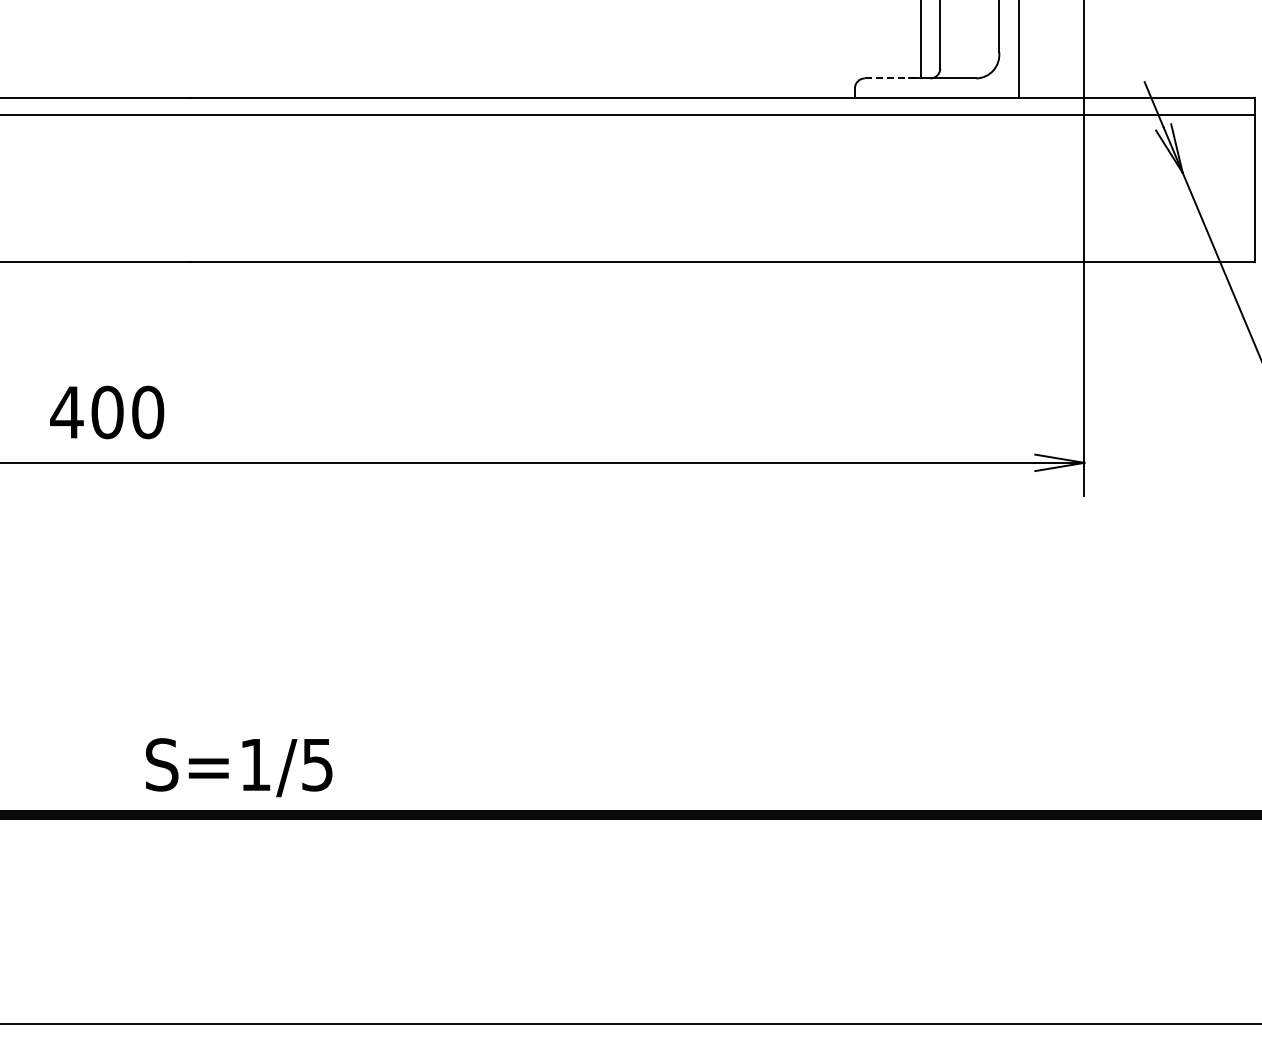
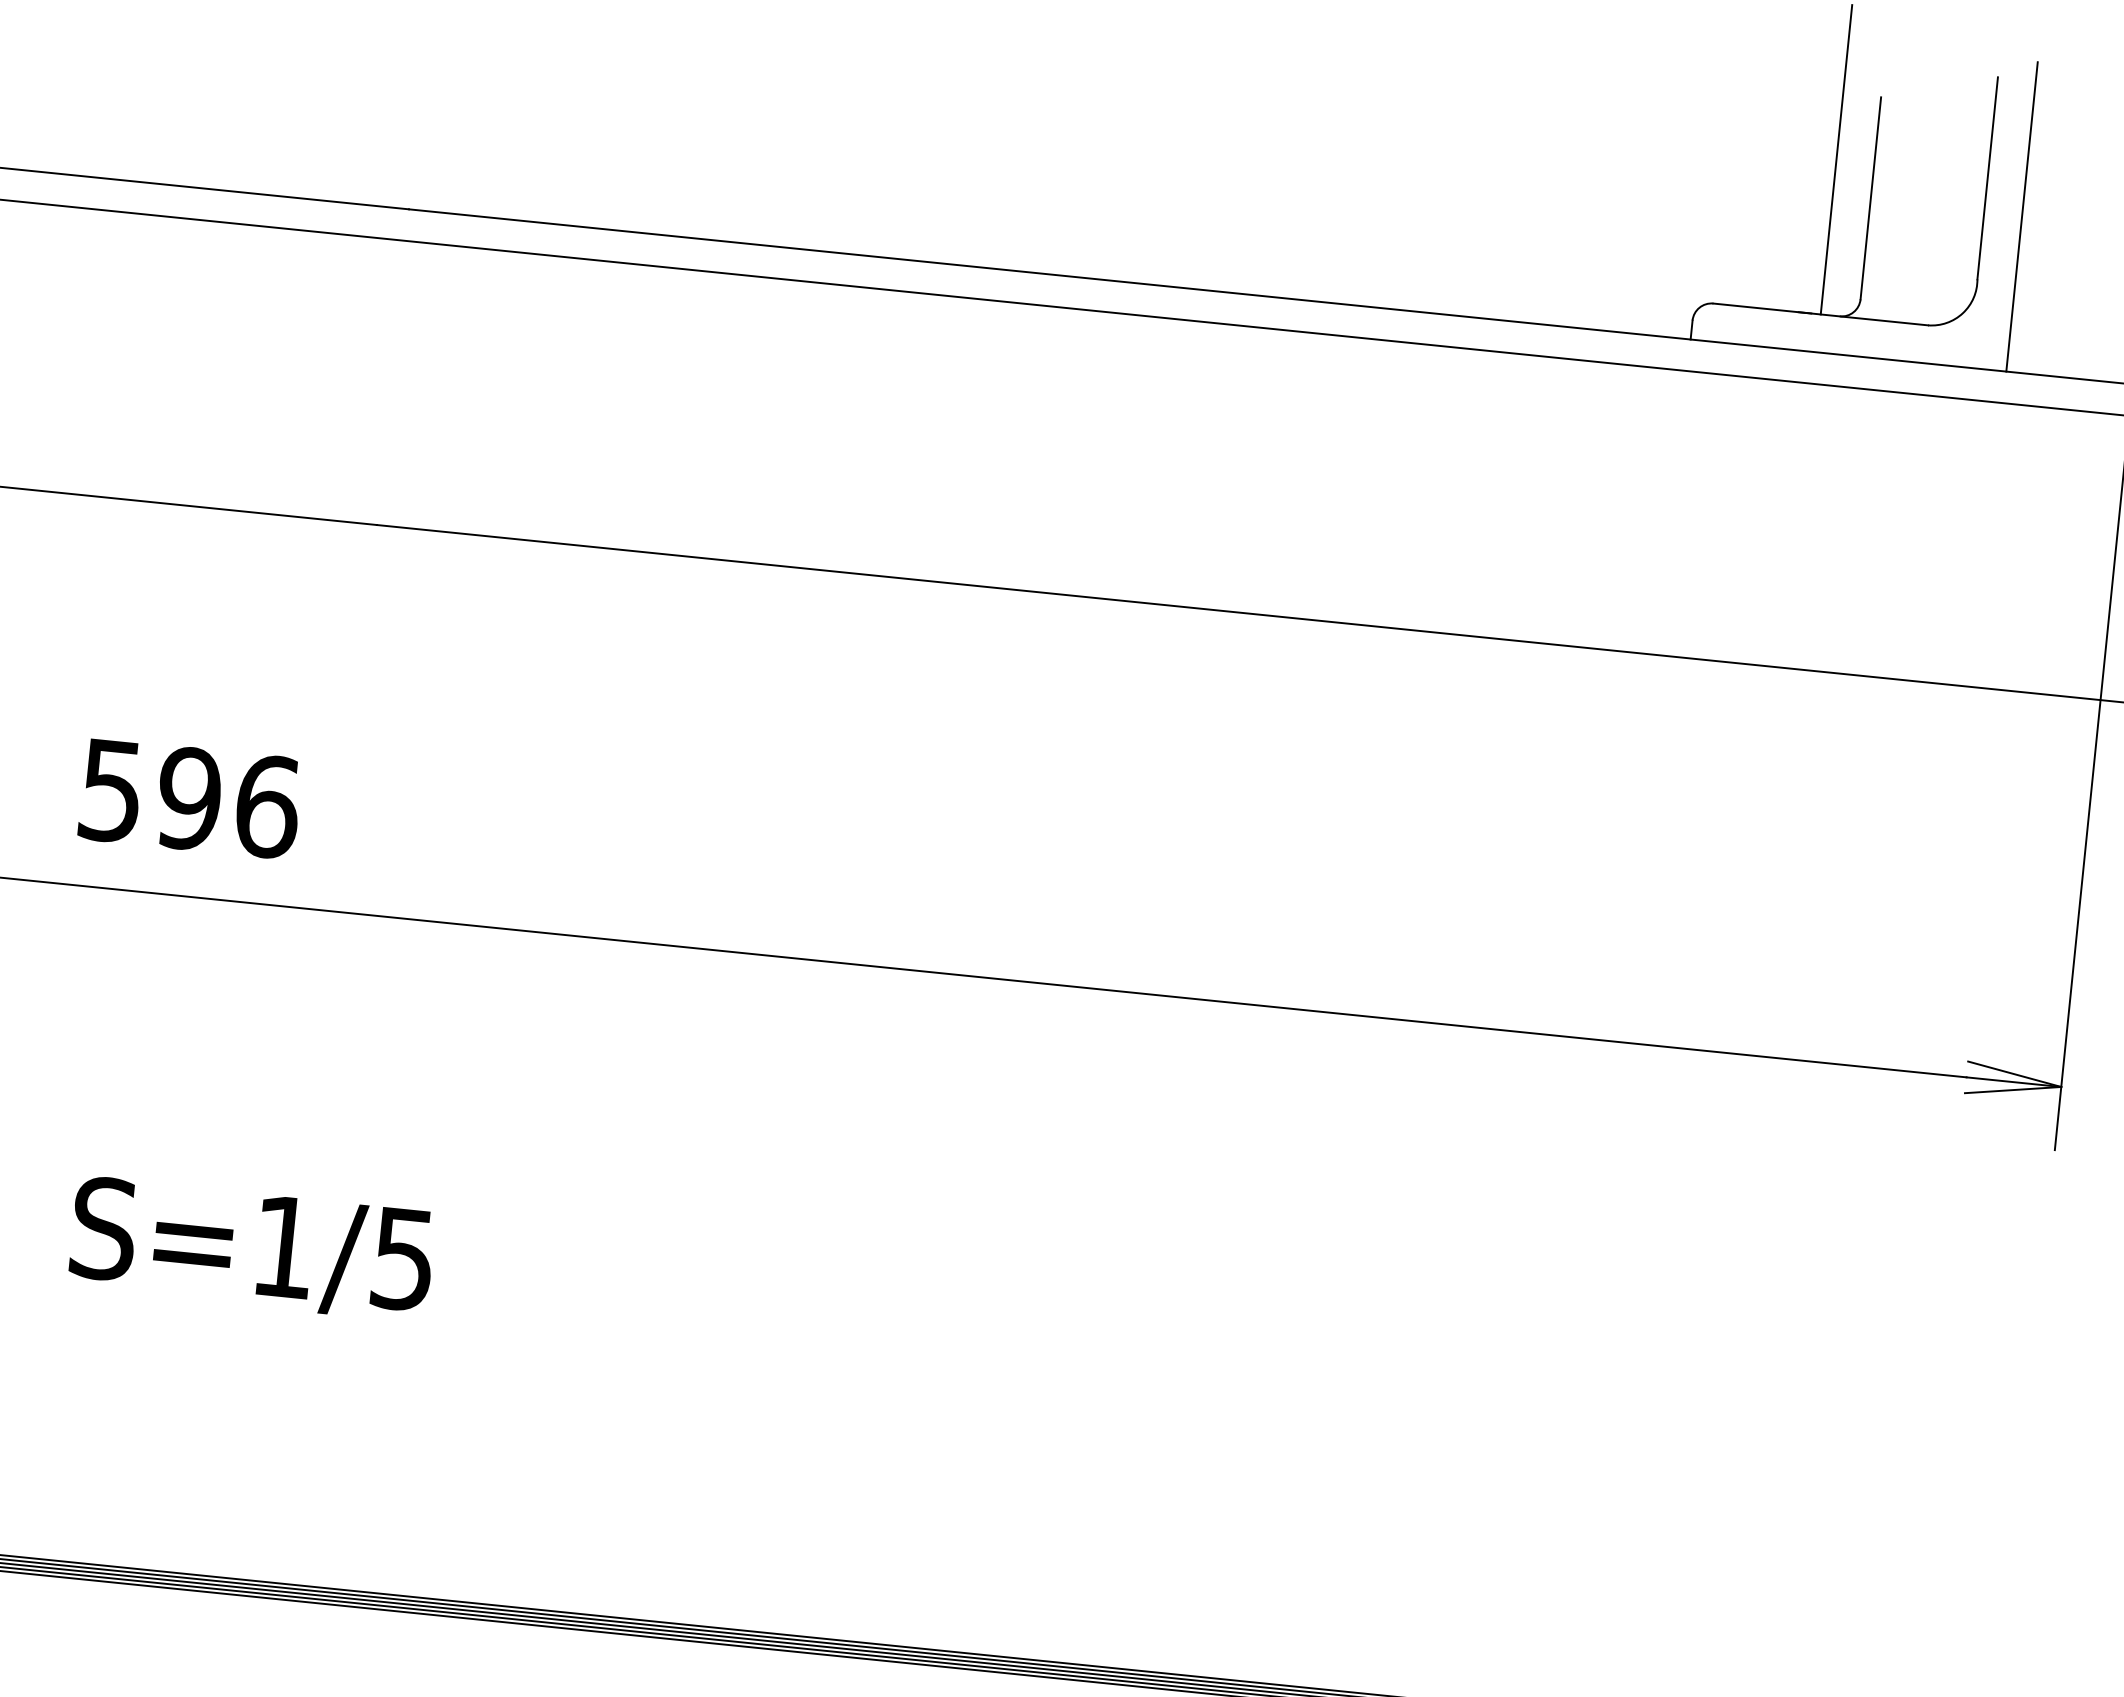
line: (889, 78) -> (1760, 308), dashed -> solid
text: (107, 412) -> (189, 798), 400 -> 596
text: (239, 767) -> (252, 1248), moved

